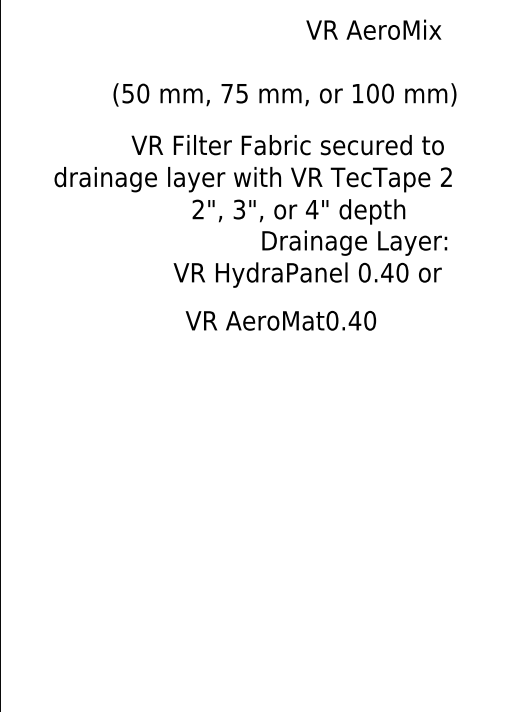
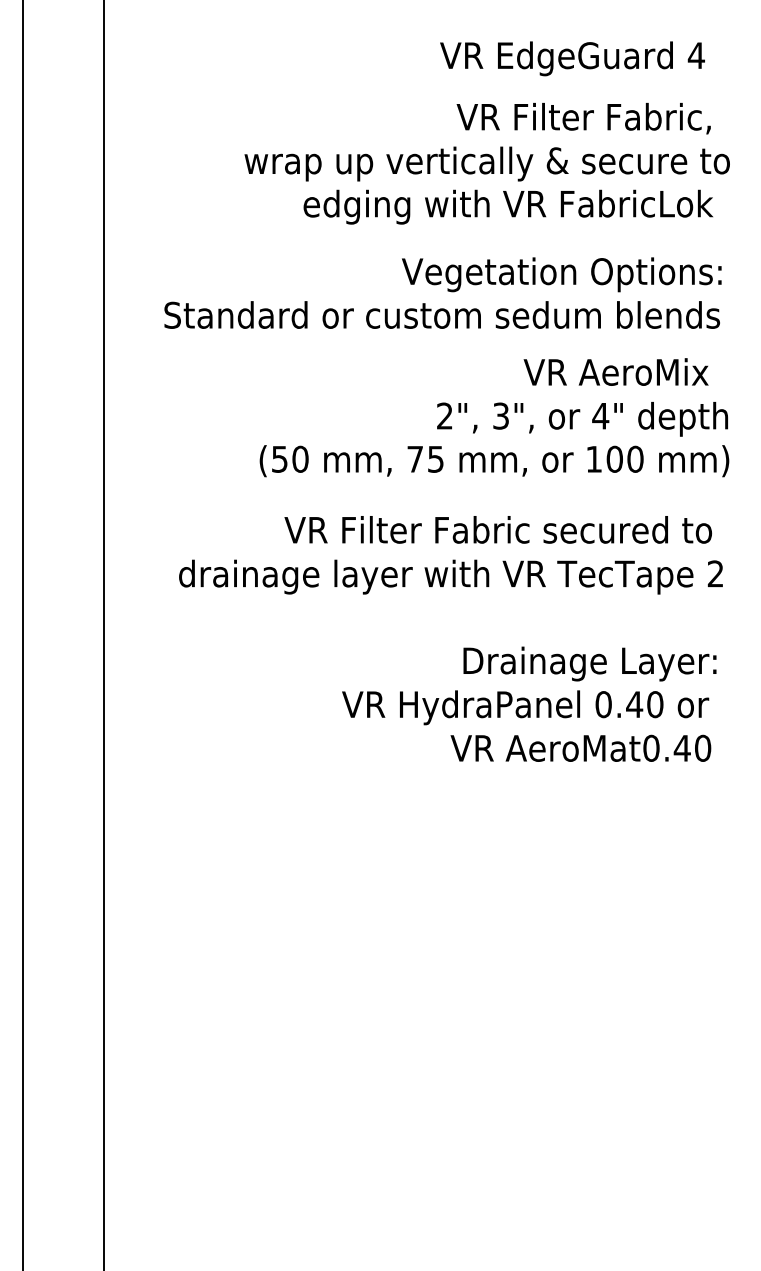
text: (298, 212) -> (582, 419), moved
text: (280, 320) -> (580, 747), moved

